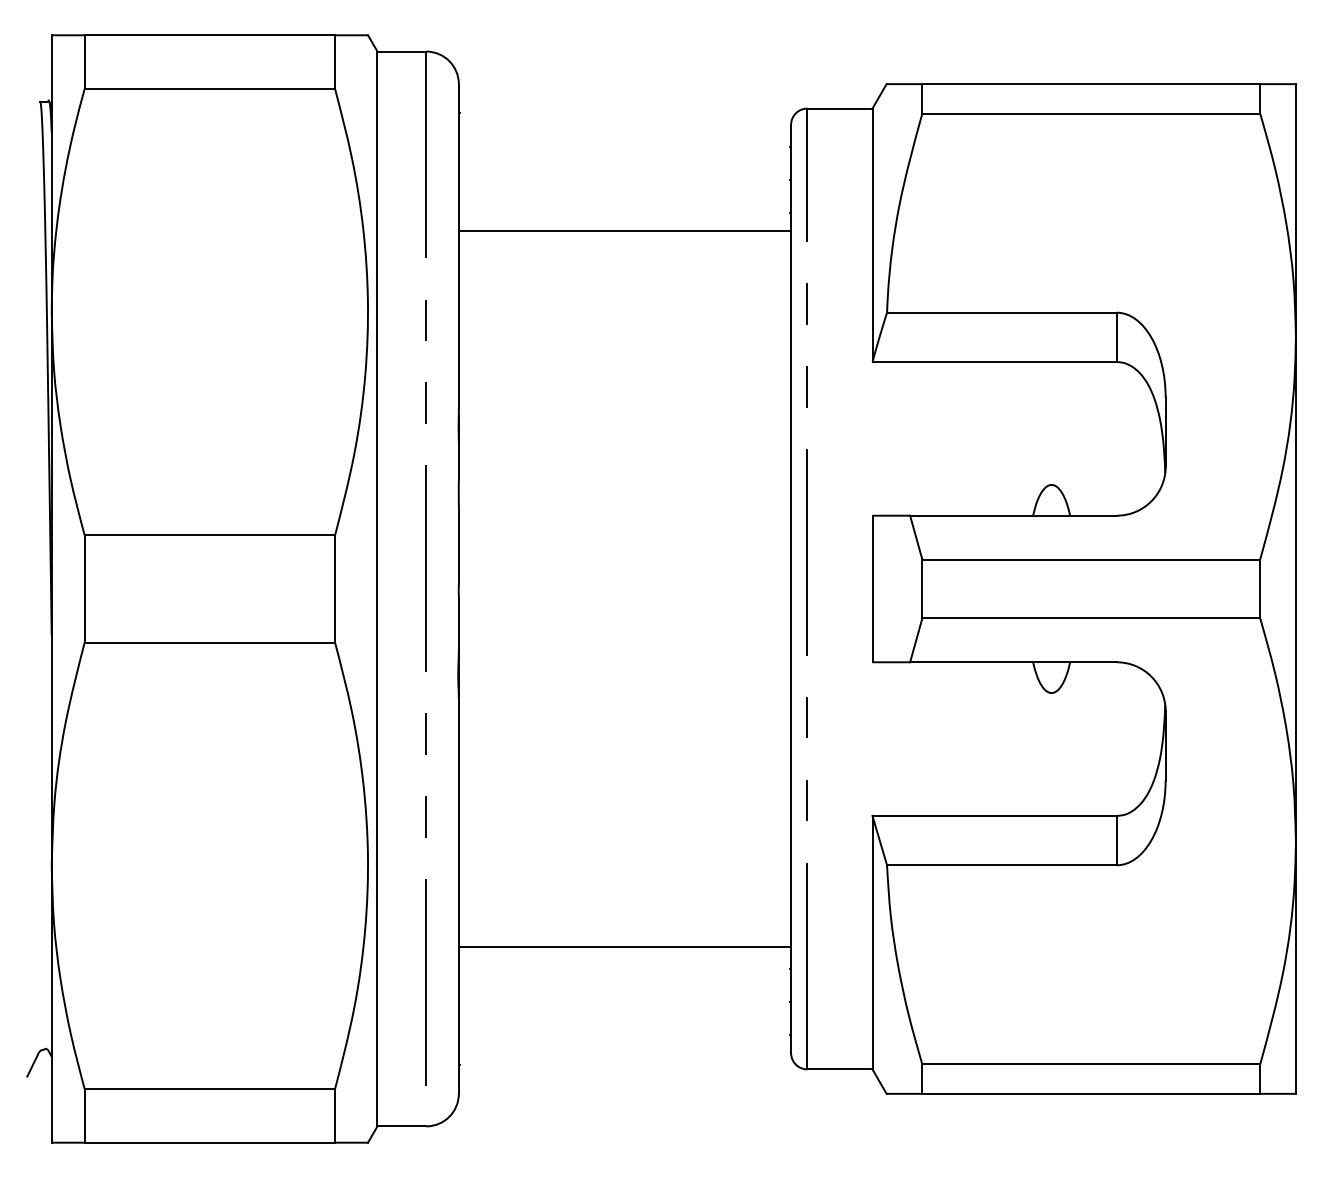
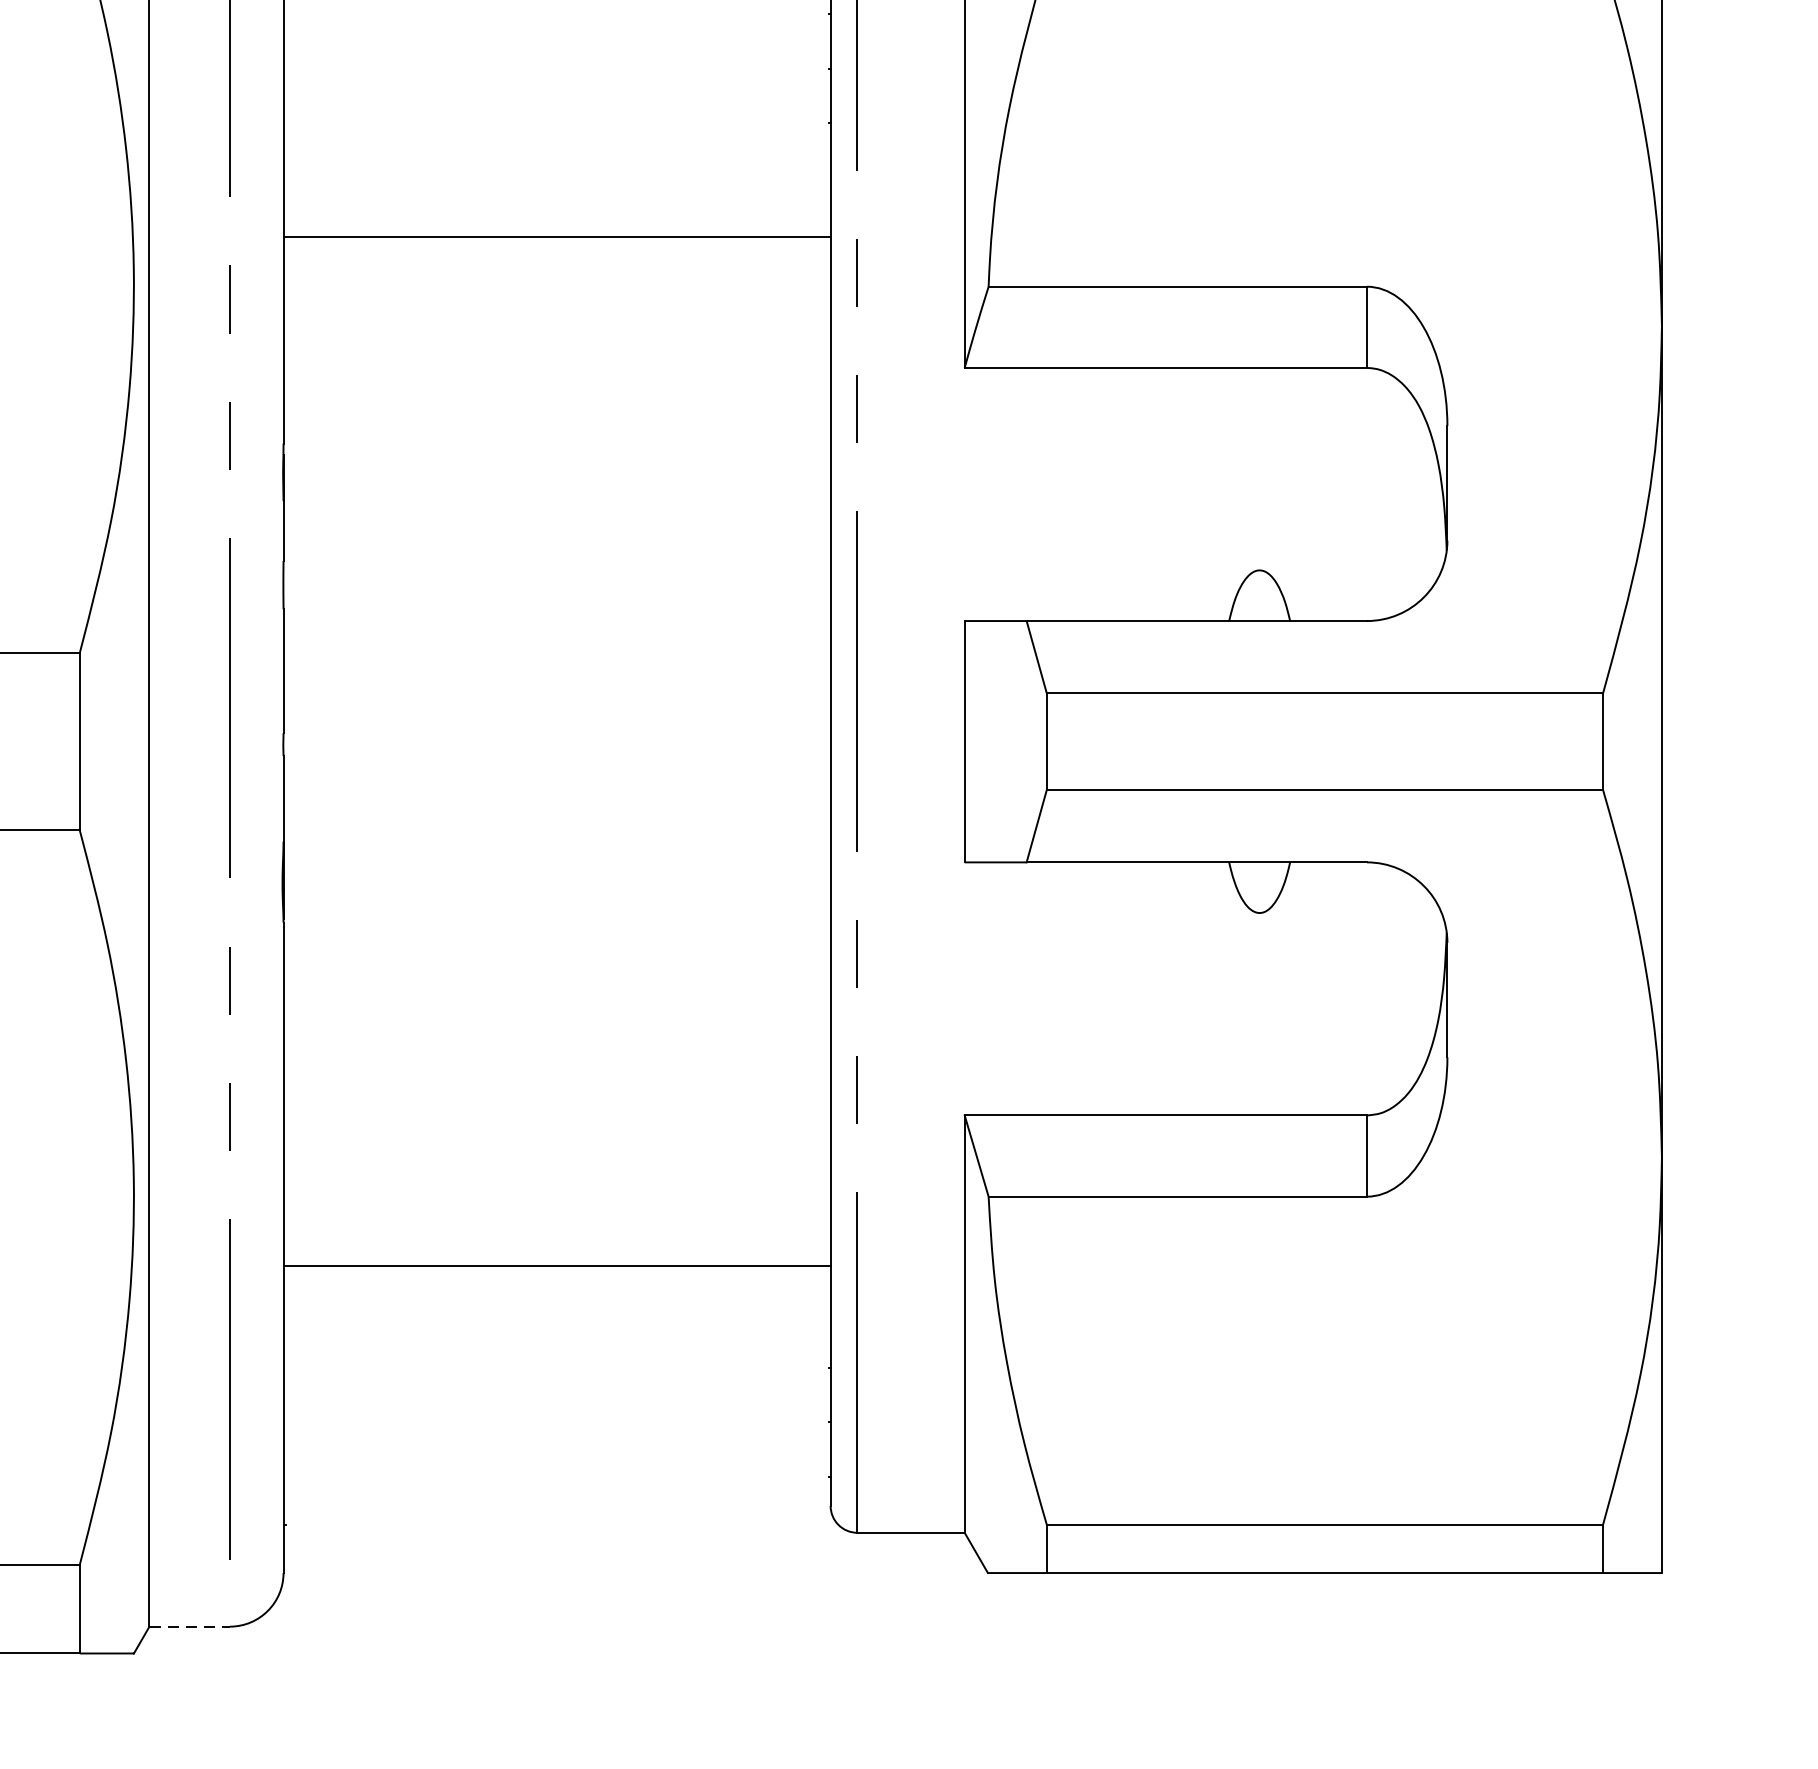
line: (624, 230) -> (556, 237), moved
line: (624, 947) -> (556, 1266), moved
line: (402, 1126) -> (190, 1626), solid -> dashed

